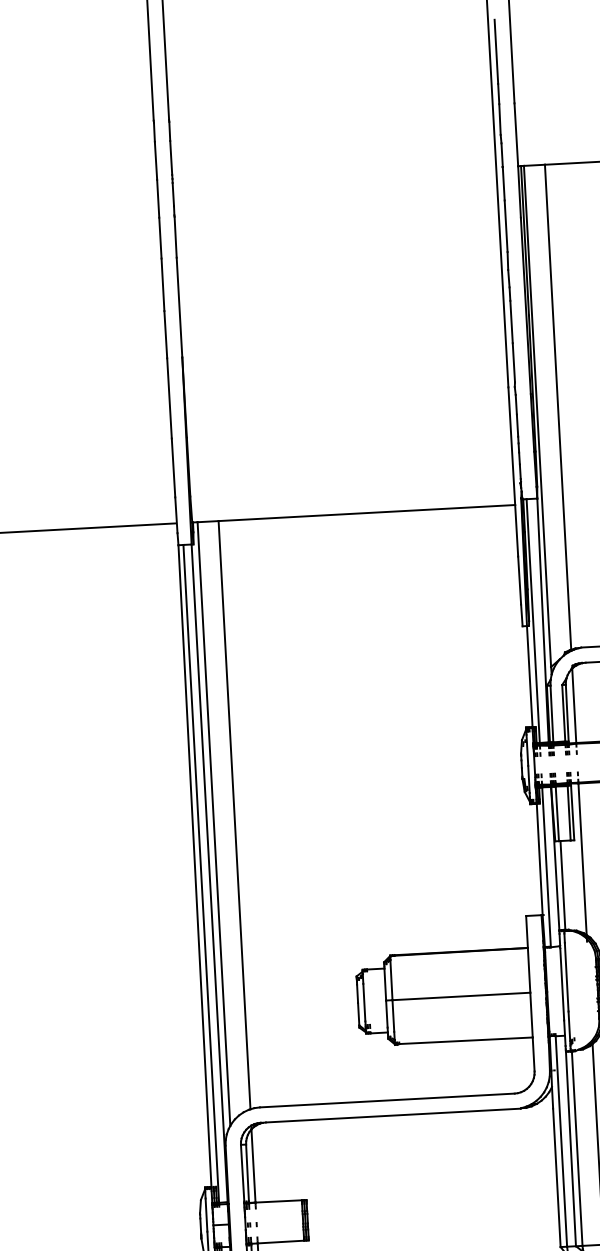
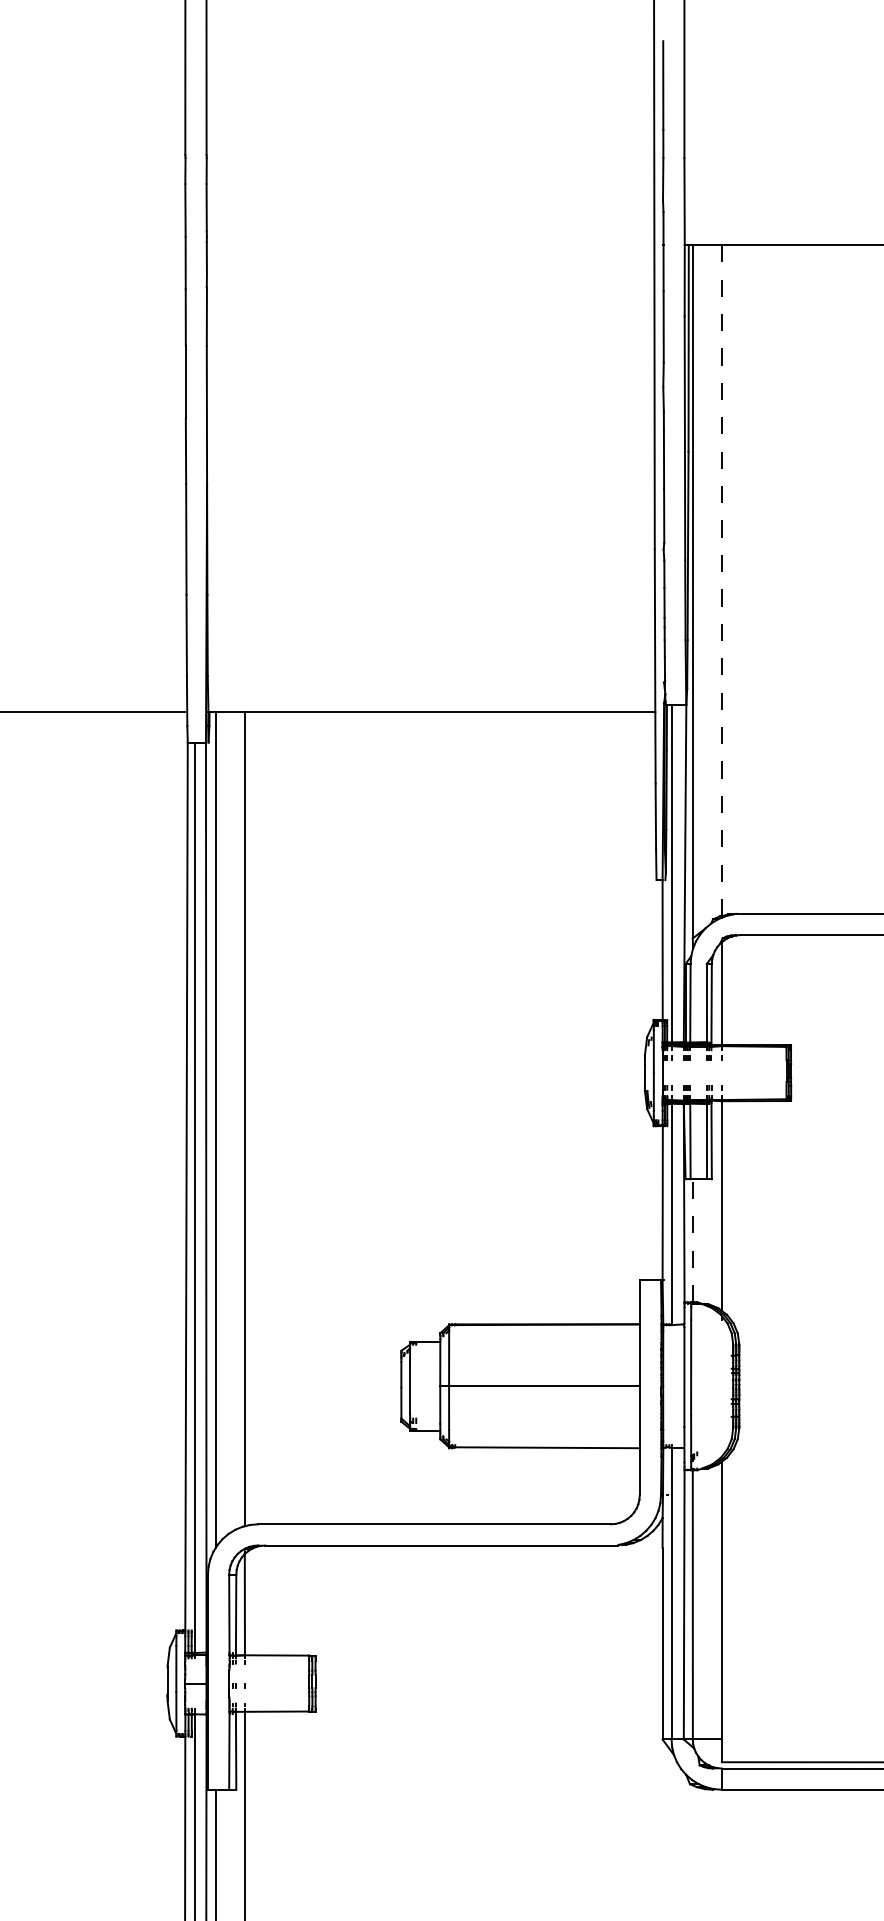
line: (557, 407) -> (721, 580), solid -> dashed
line: (562, 885) -> (692, 1240), solid -> dashed

